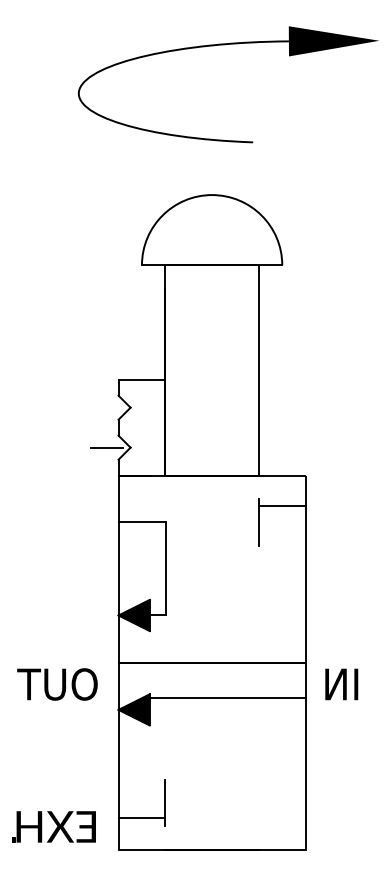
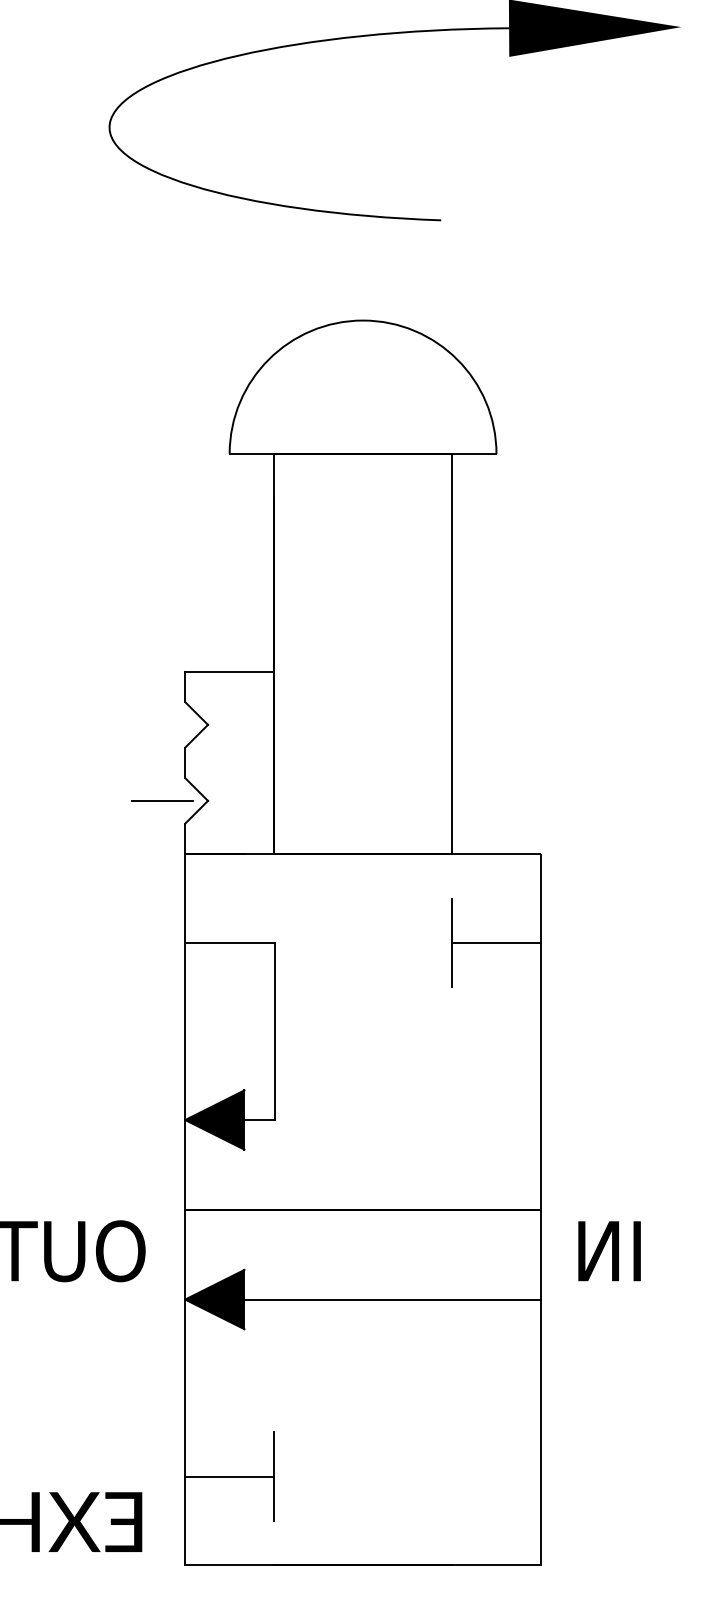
line: (281, 506) -> (495, 943), moved
line: (227, 697) -> (392, 1298), moved
line: (141, 817) -> (228, 1475), moved

